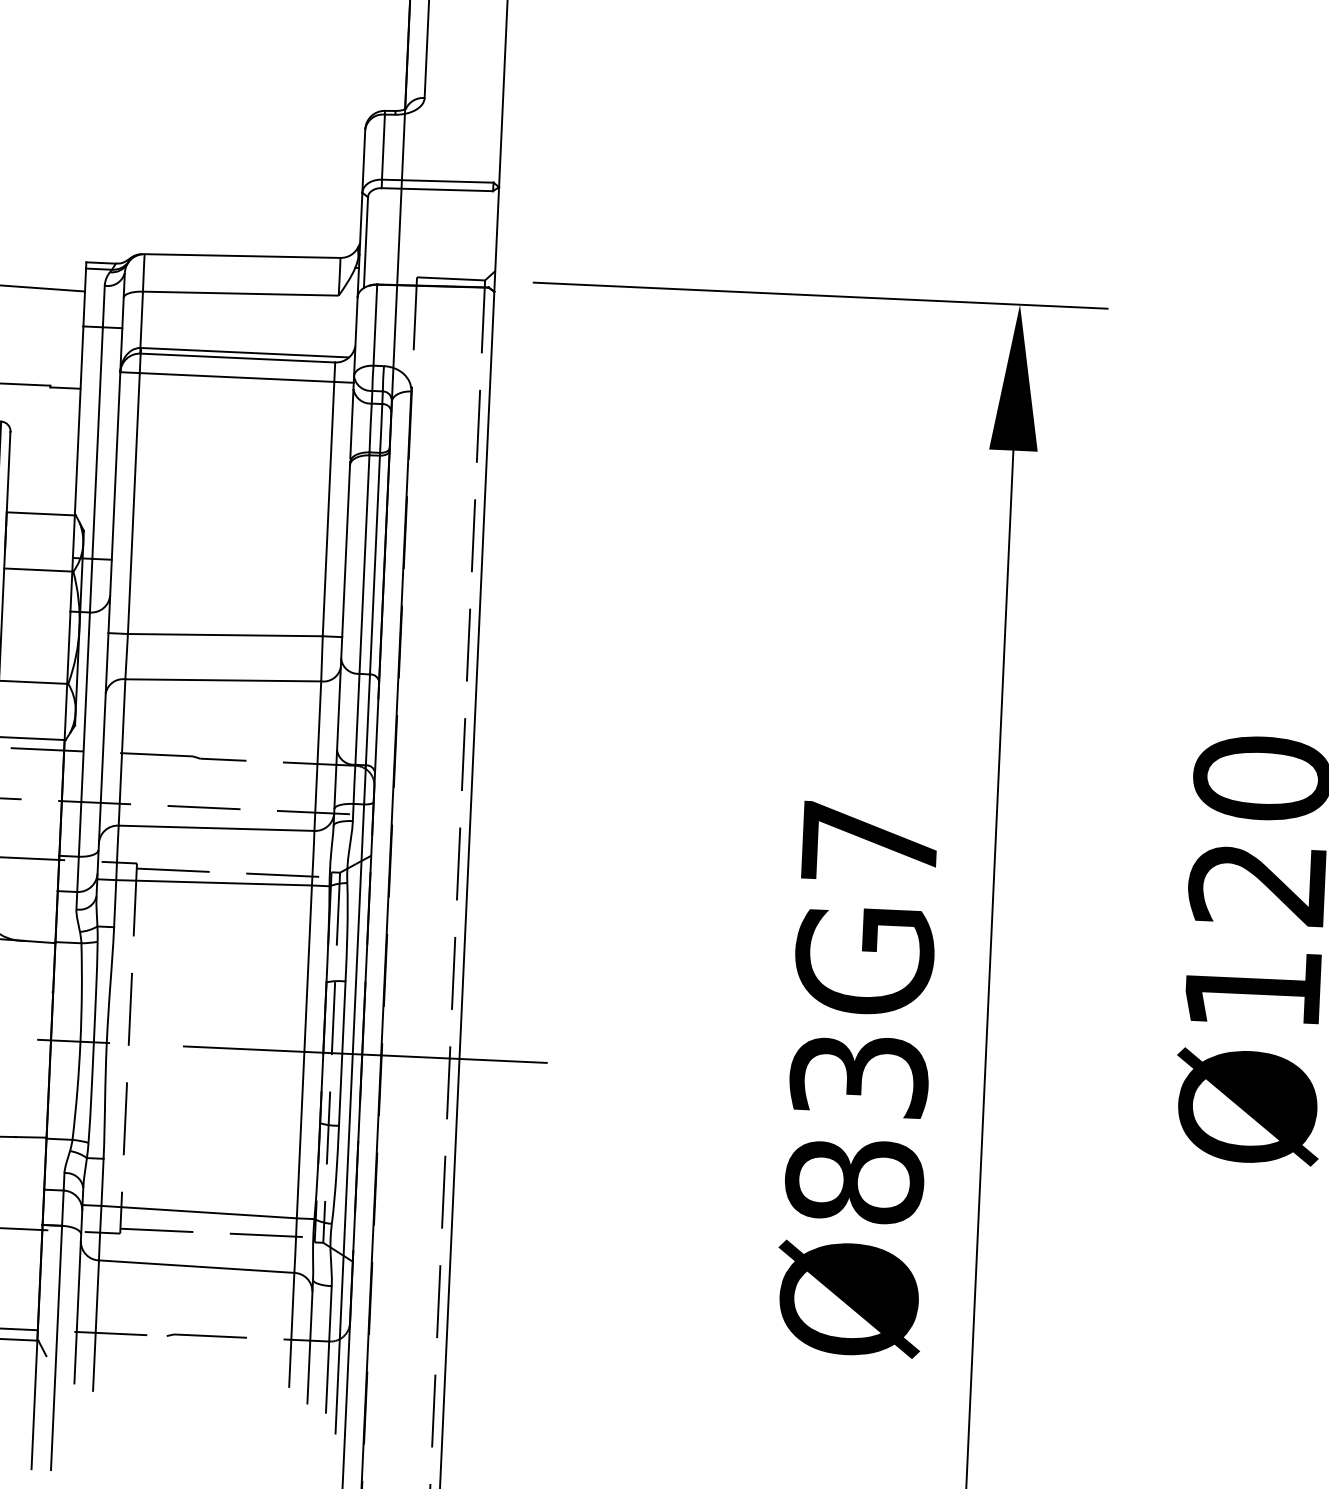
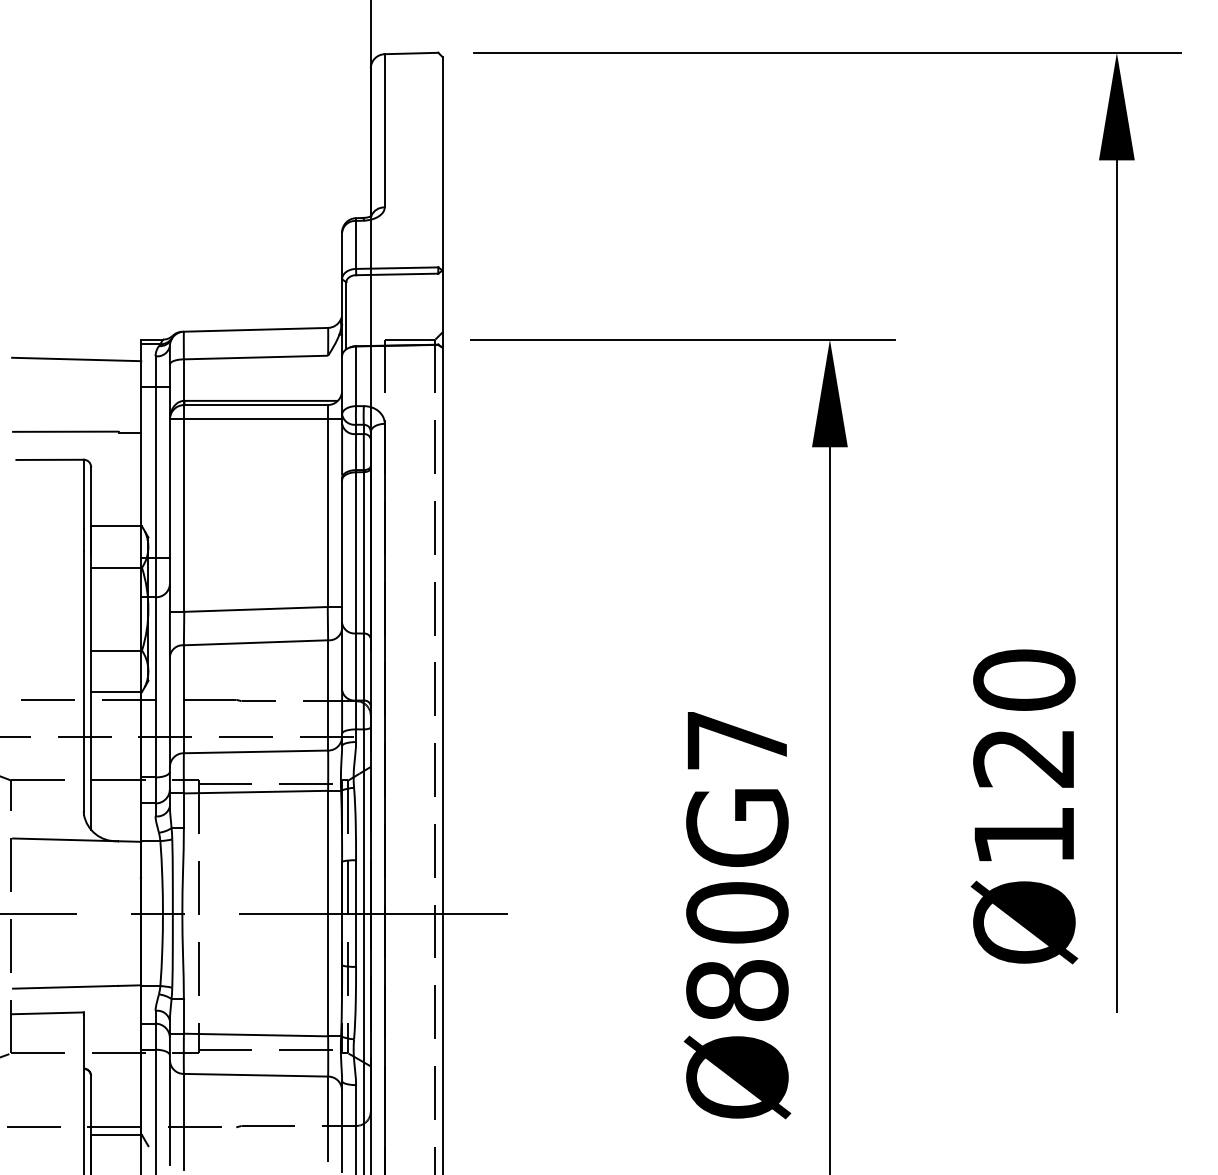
text: (859, 1075) -> (737, 912), Ø83G7 -> Ø80G7

